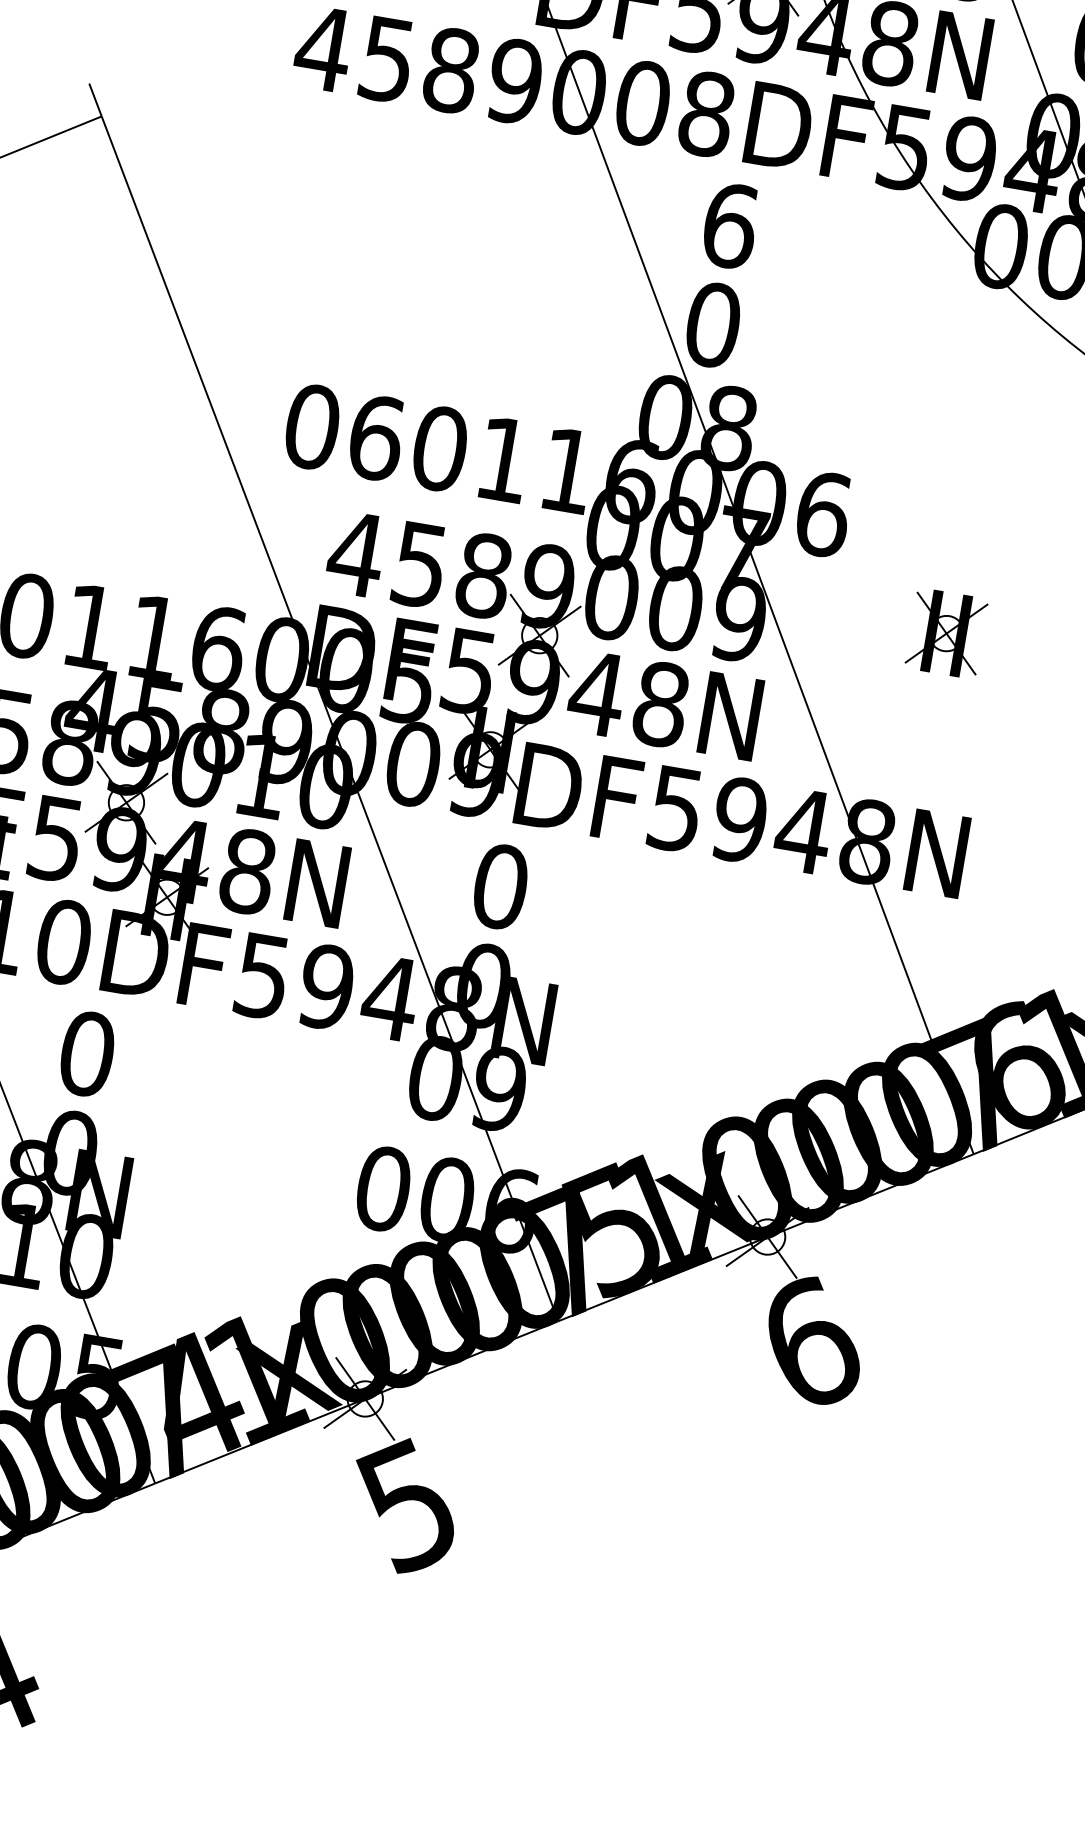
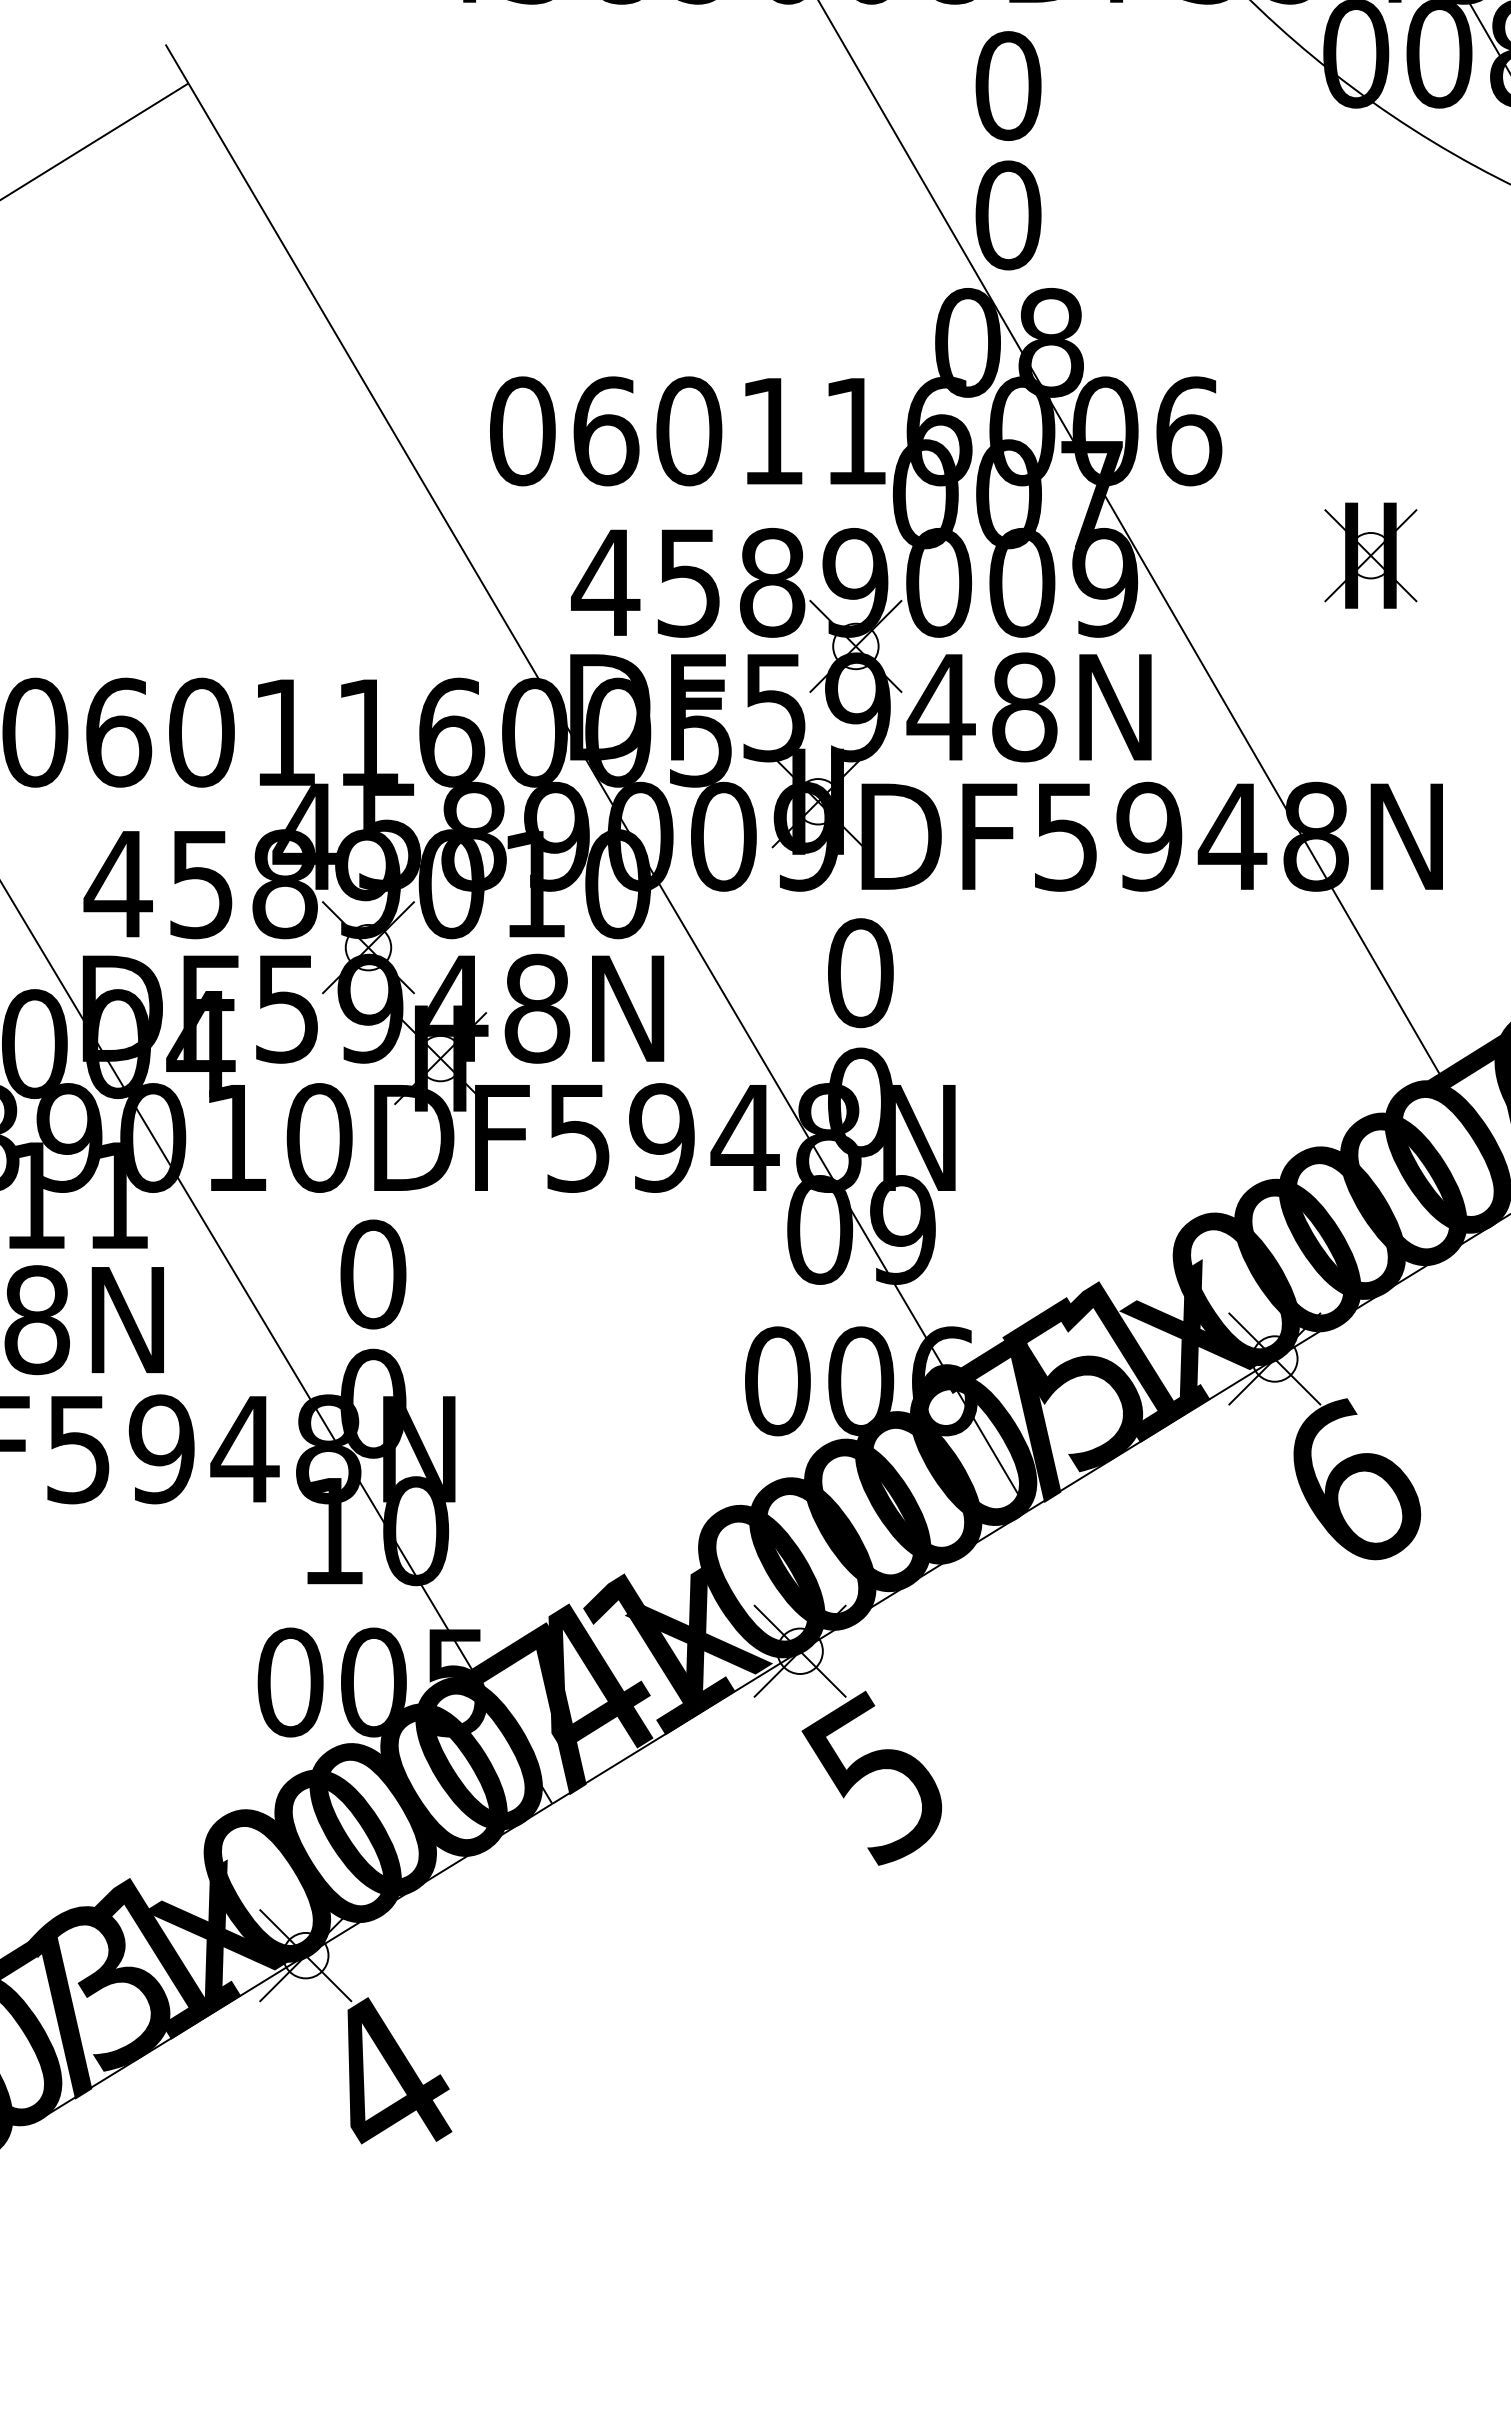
text: (730, 225) -> (1008, 85), 6 -> 0

